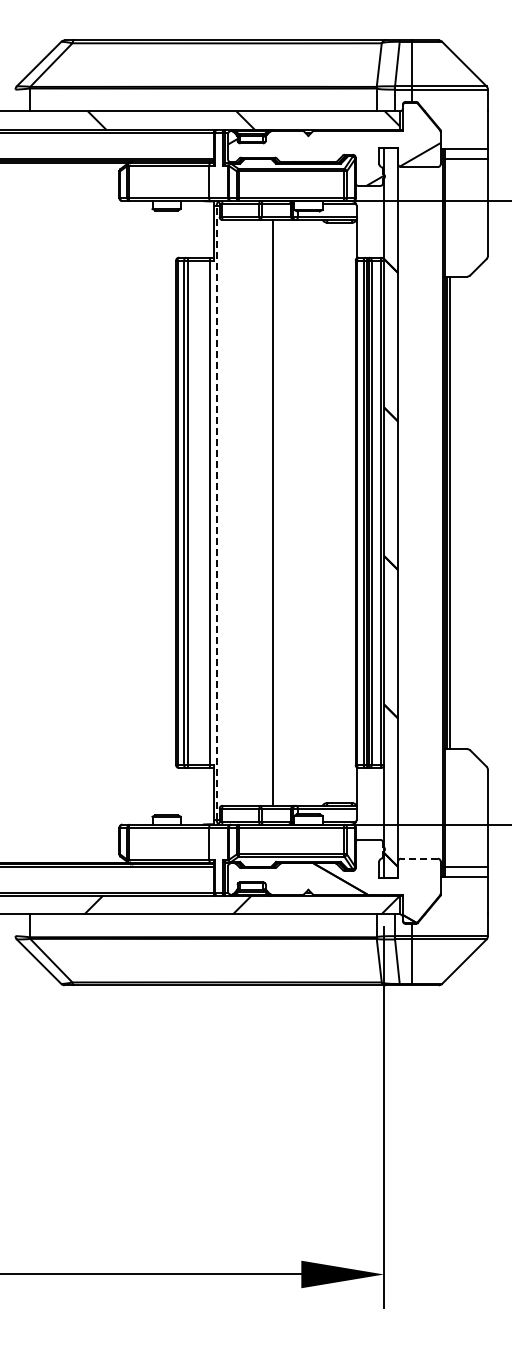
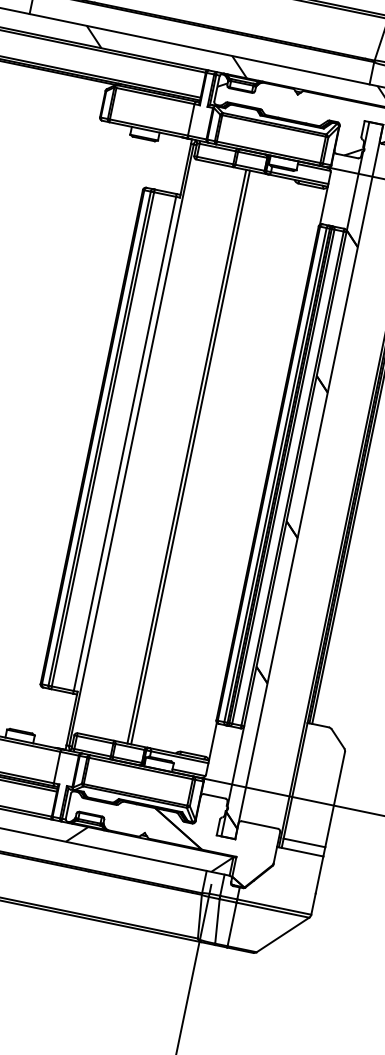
line: (216, 512) -> (131, 444), dashed -> solid
line: (277, 512) -> (191, 457), added
line: (418, 858) -> (259, 824), dashed -> solid

